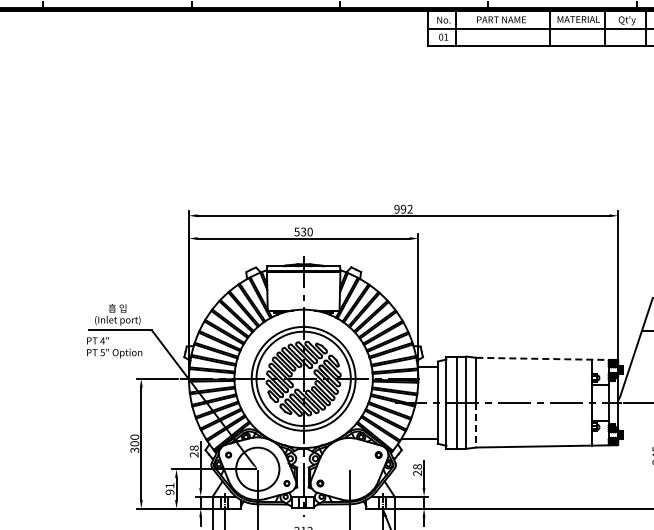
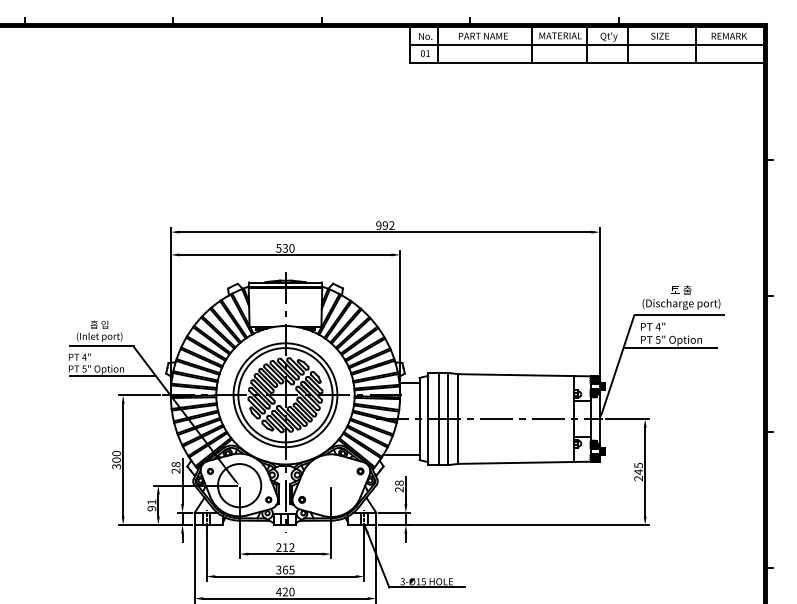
line: (130, 359) -> (112, 375), added
line: (542, 359) -> (524, 375), dashed -> solid
line: (476, 425) -> (458, 441), dashed -> solid

